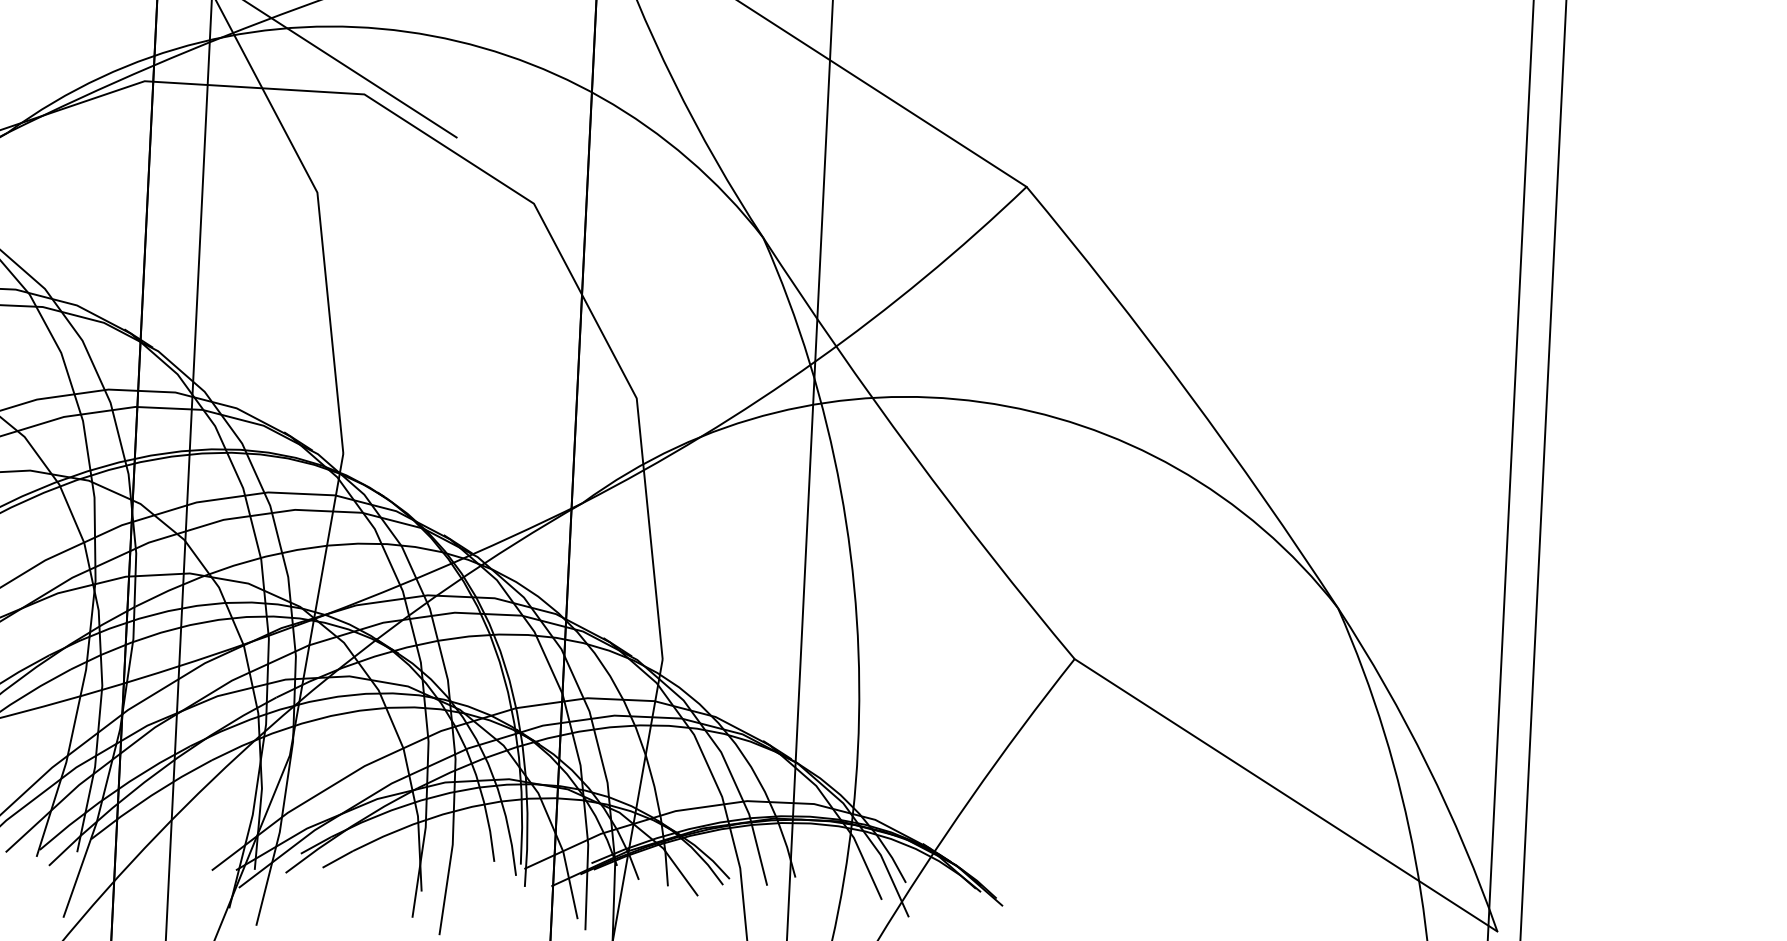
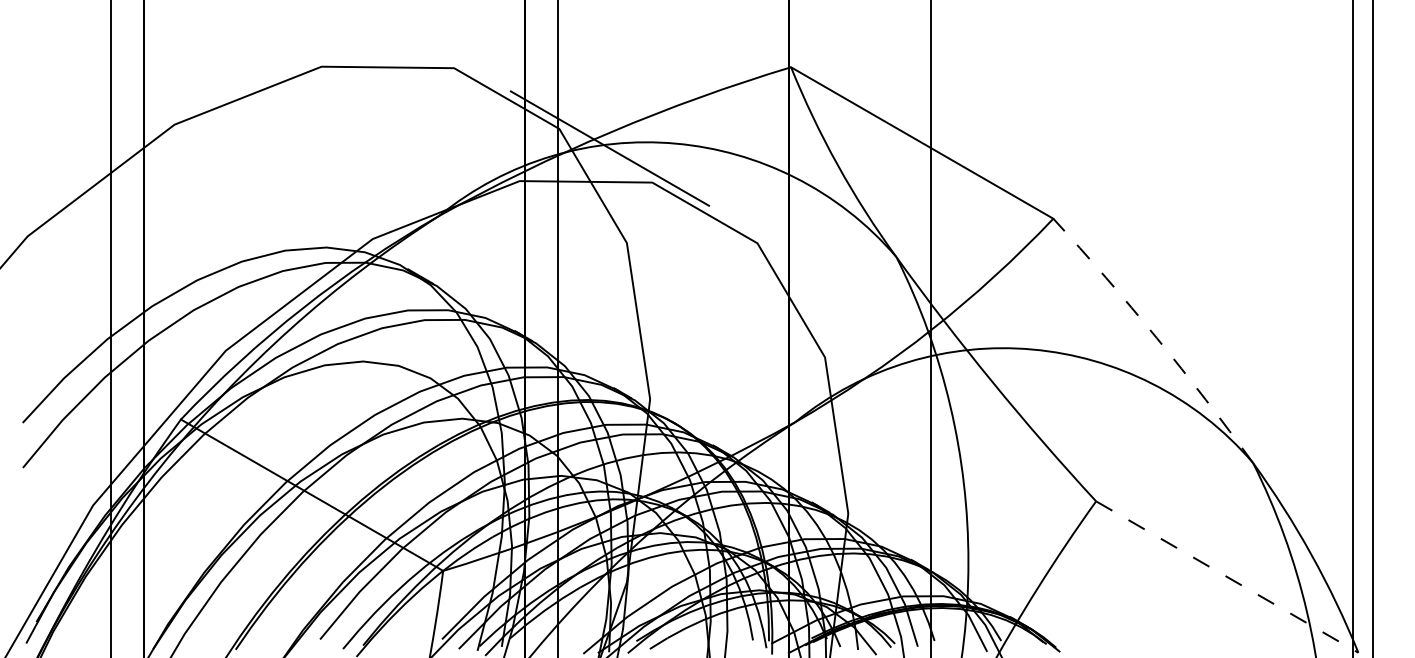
arc: (1188, 392) -> (1156, 337), solid -> dashed
line: (1286, 796) -> (1227, 577), solid -> dashed

